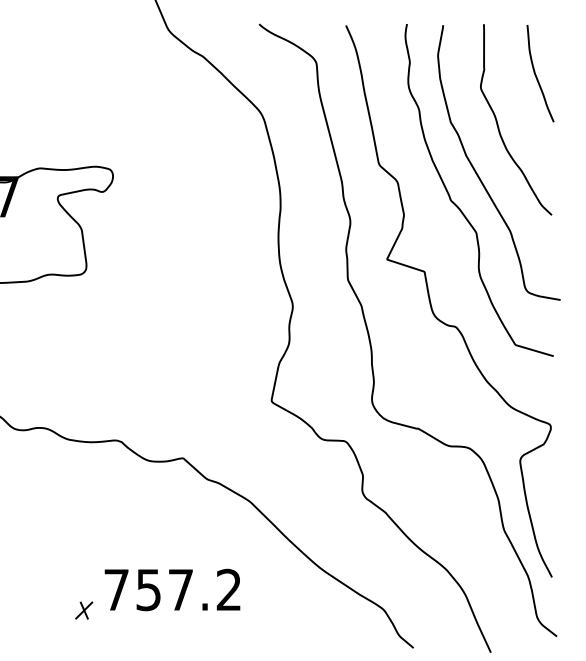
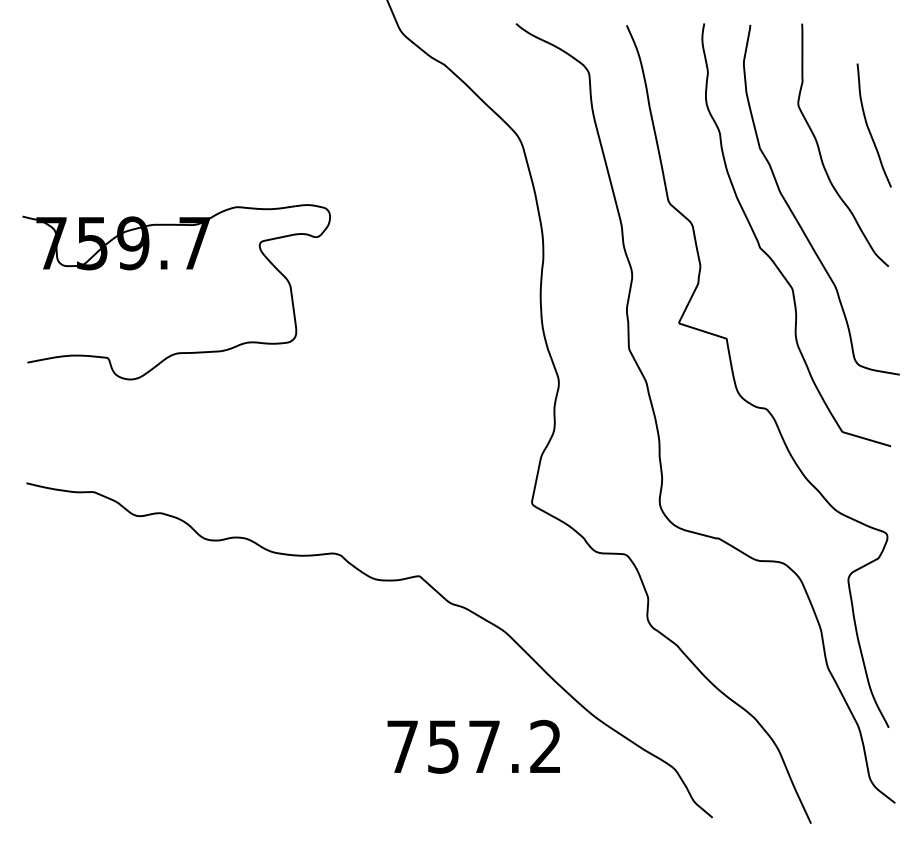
curve: (536, 73) -> (868, 125), moved
text: (172, 589) -> (473, 746), moved
part: (84, 610) -> (293, 769), removed

